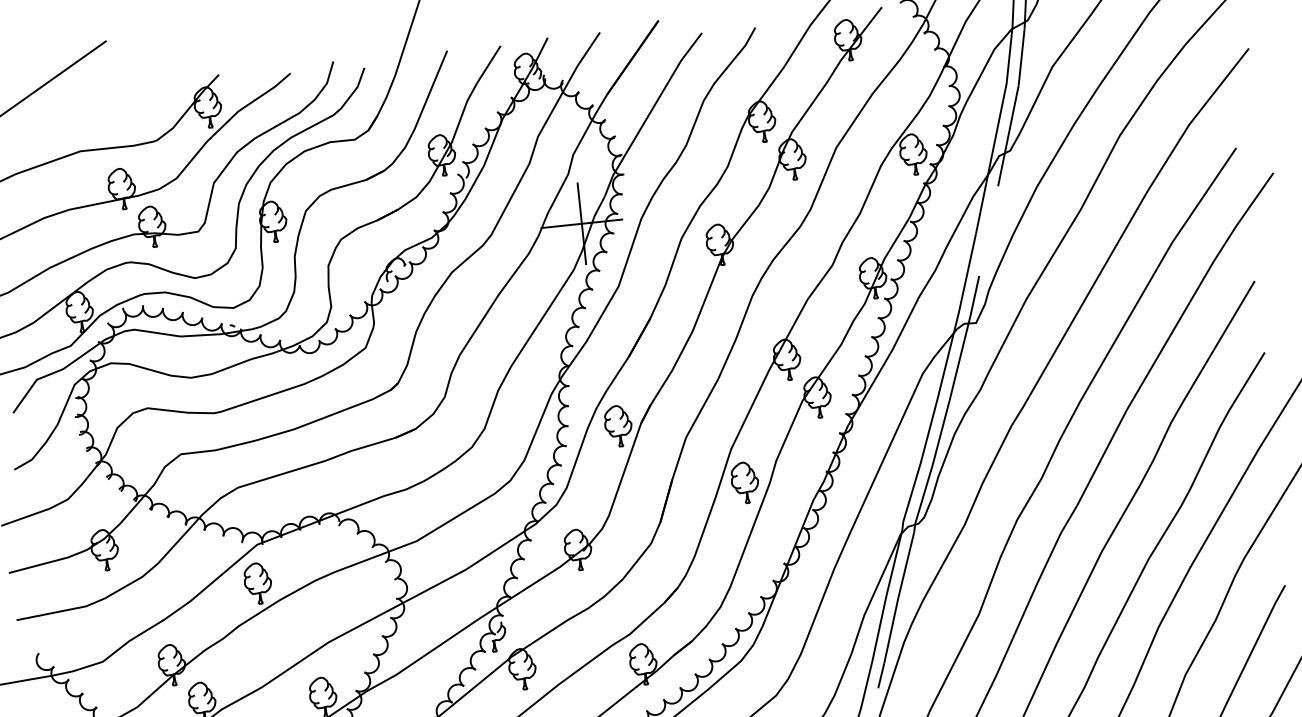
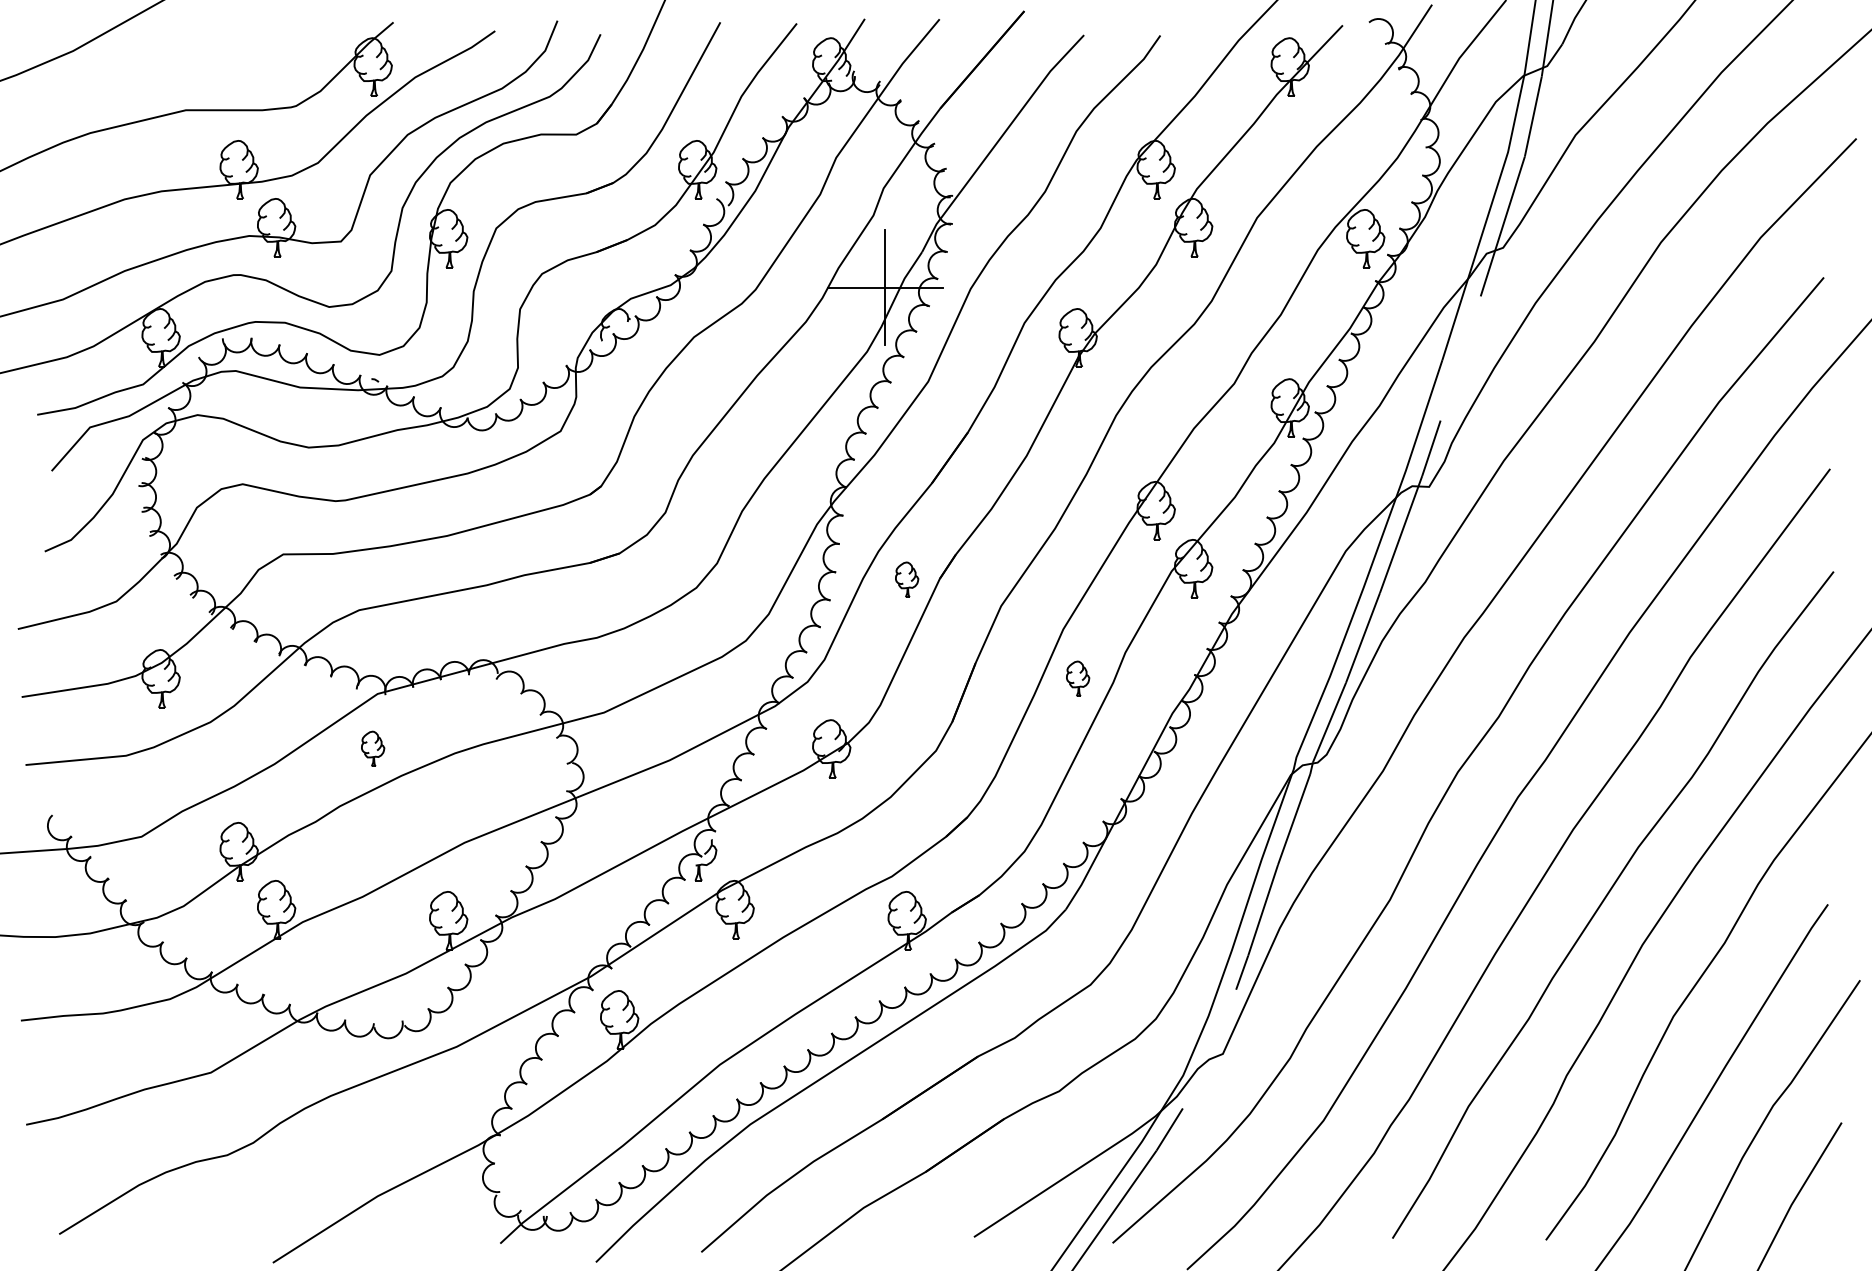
part: (618, 426) -> (906, 579), size x0.6
part: (744, 482) -> (1077, 678), size x0.6
part: (257, 583) -> (372, 748), size x0.6

